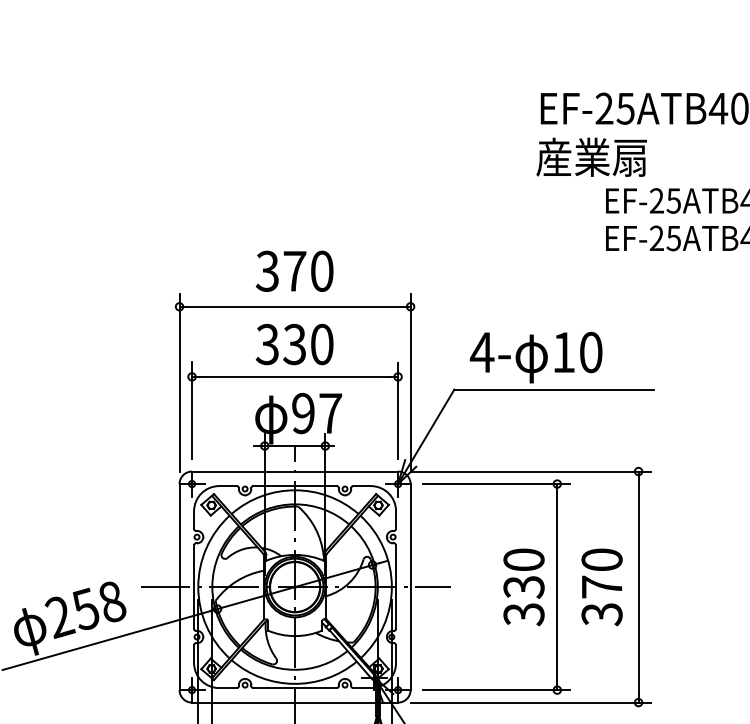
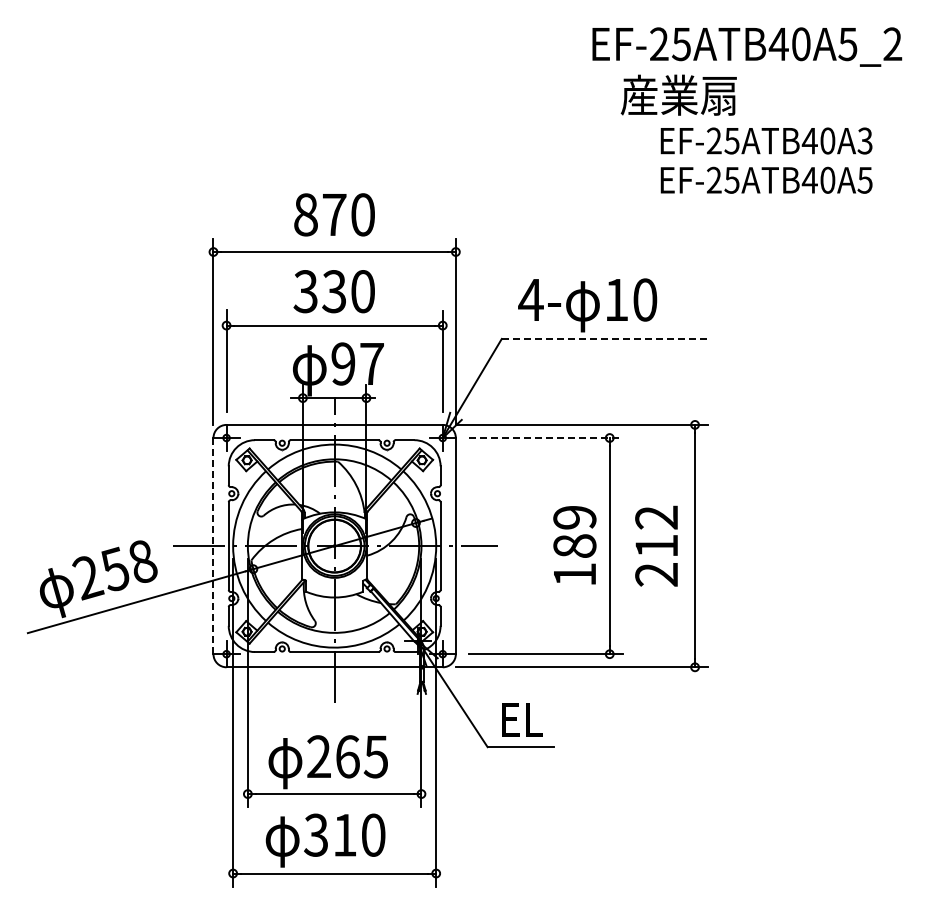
text: (591, 156) -> (678, 94), moved
text: (267, 270) -> (305, 214), 370 -> 870
line: (554, 389) -> (606, 338), solid -> dashed
line: (496, 484) -> (545, 438), solid -> dashed
line: (179, 586) -> (213, 545), solid -> dashed
text: (523, 587) -> (574, 546), 330 -> 189
text: (601, 587) -> (656, 546), 370 -> 212

